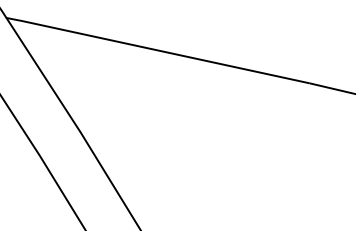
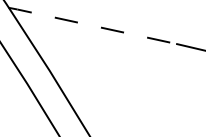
line: (158, 49) -> (92, 25), solid -> dashed

